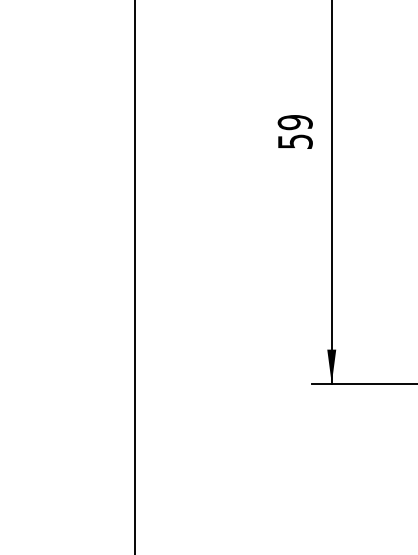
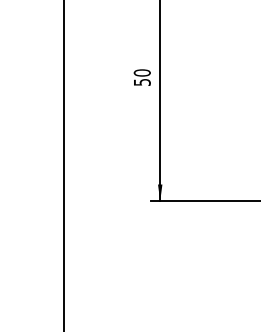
text: (295, 121) -> (142, 72), 59 -> 50

